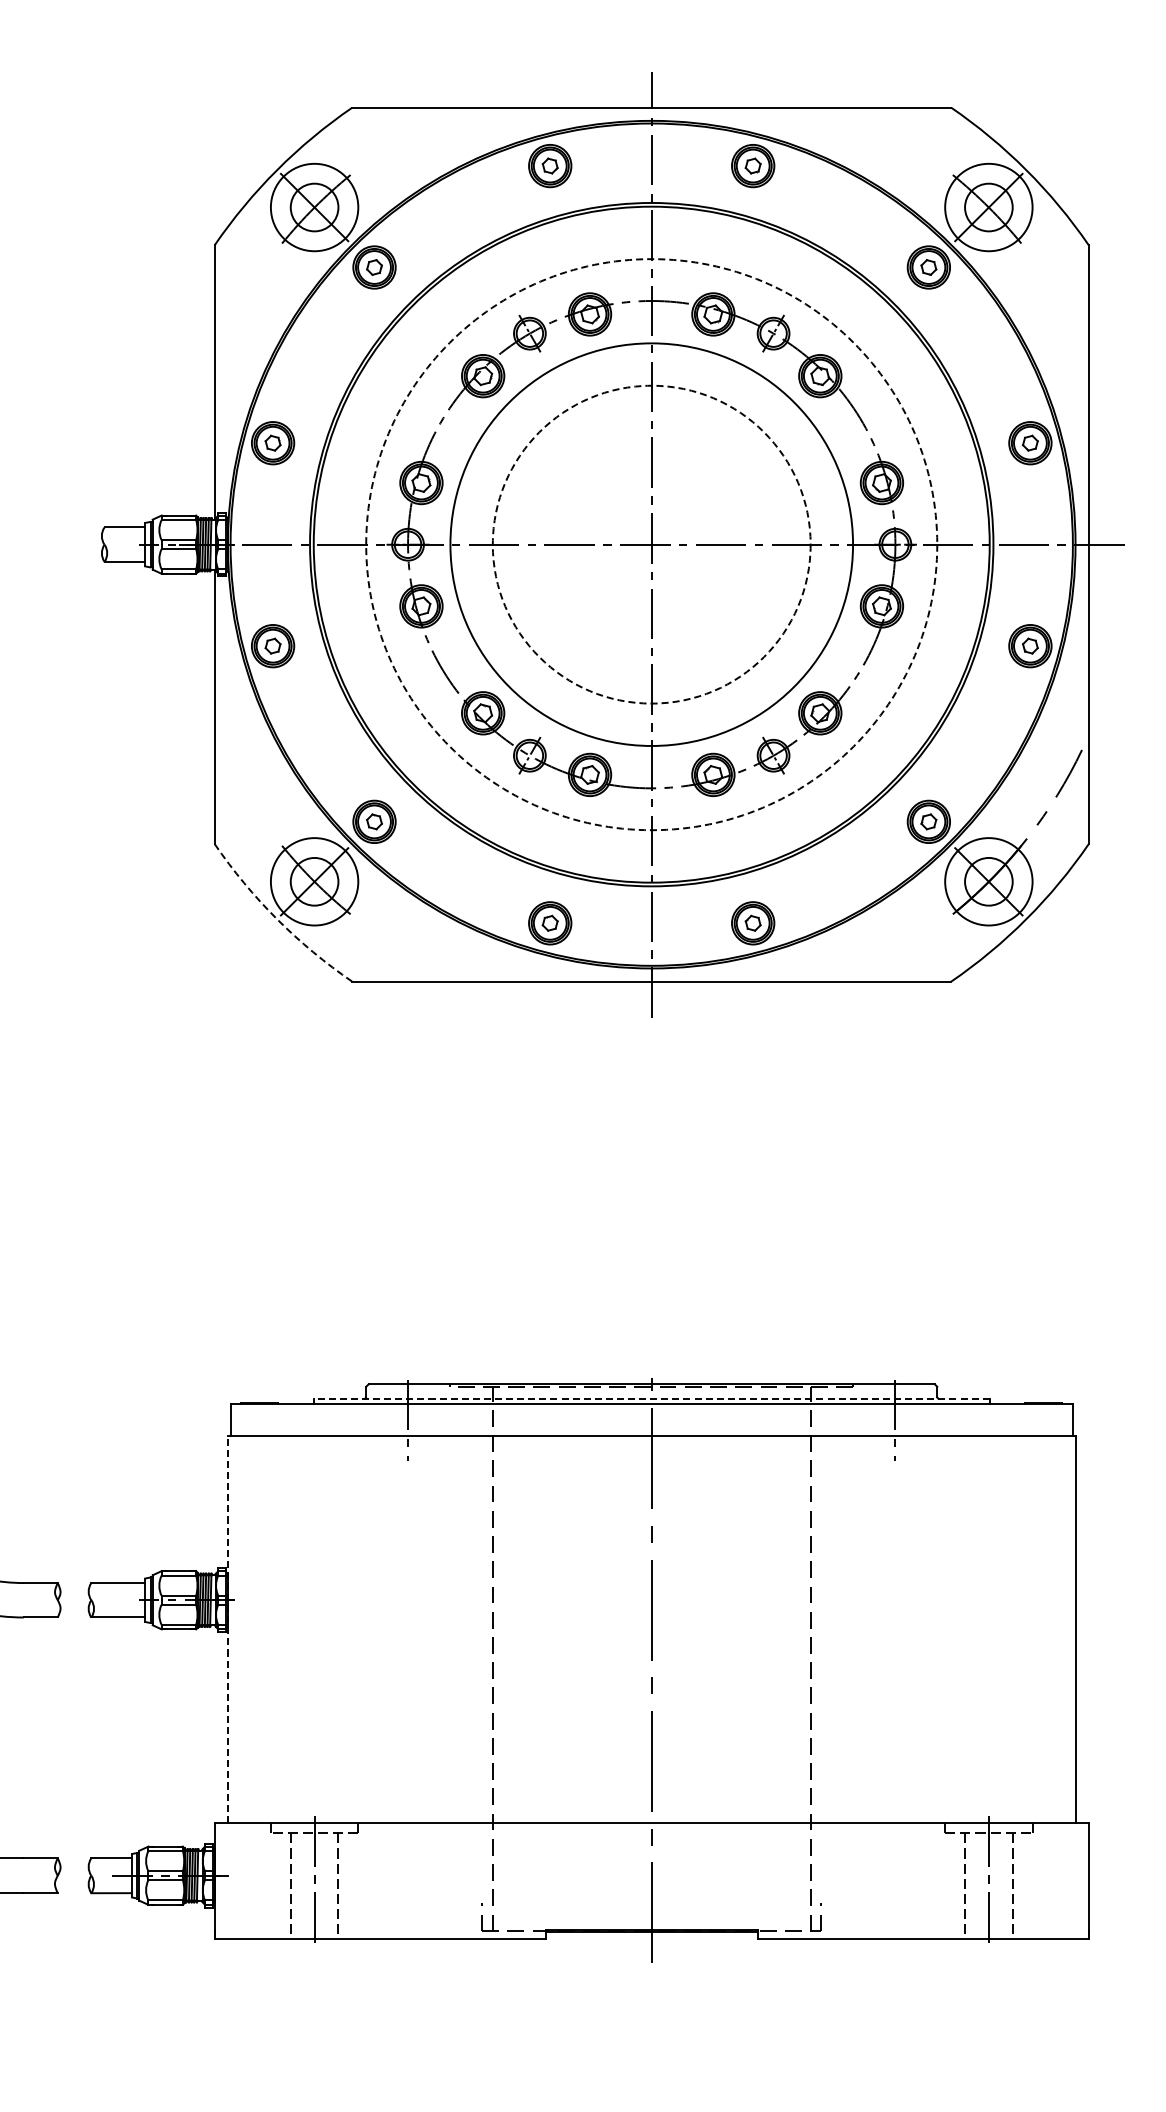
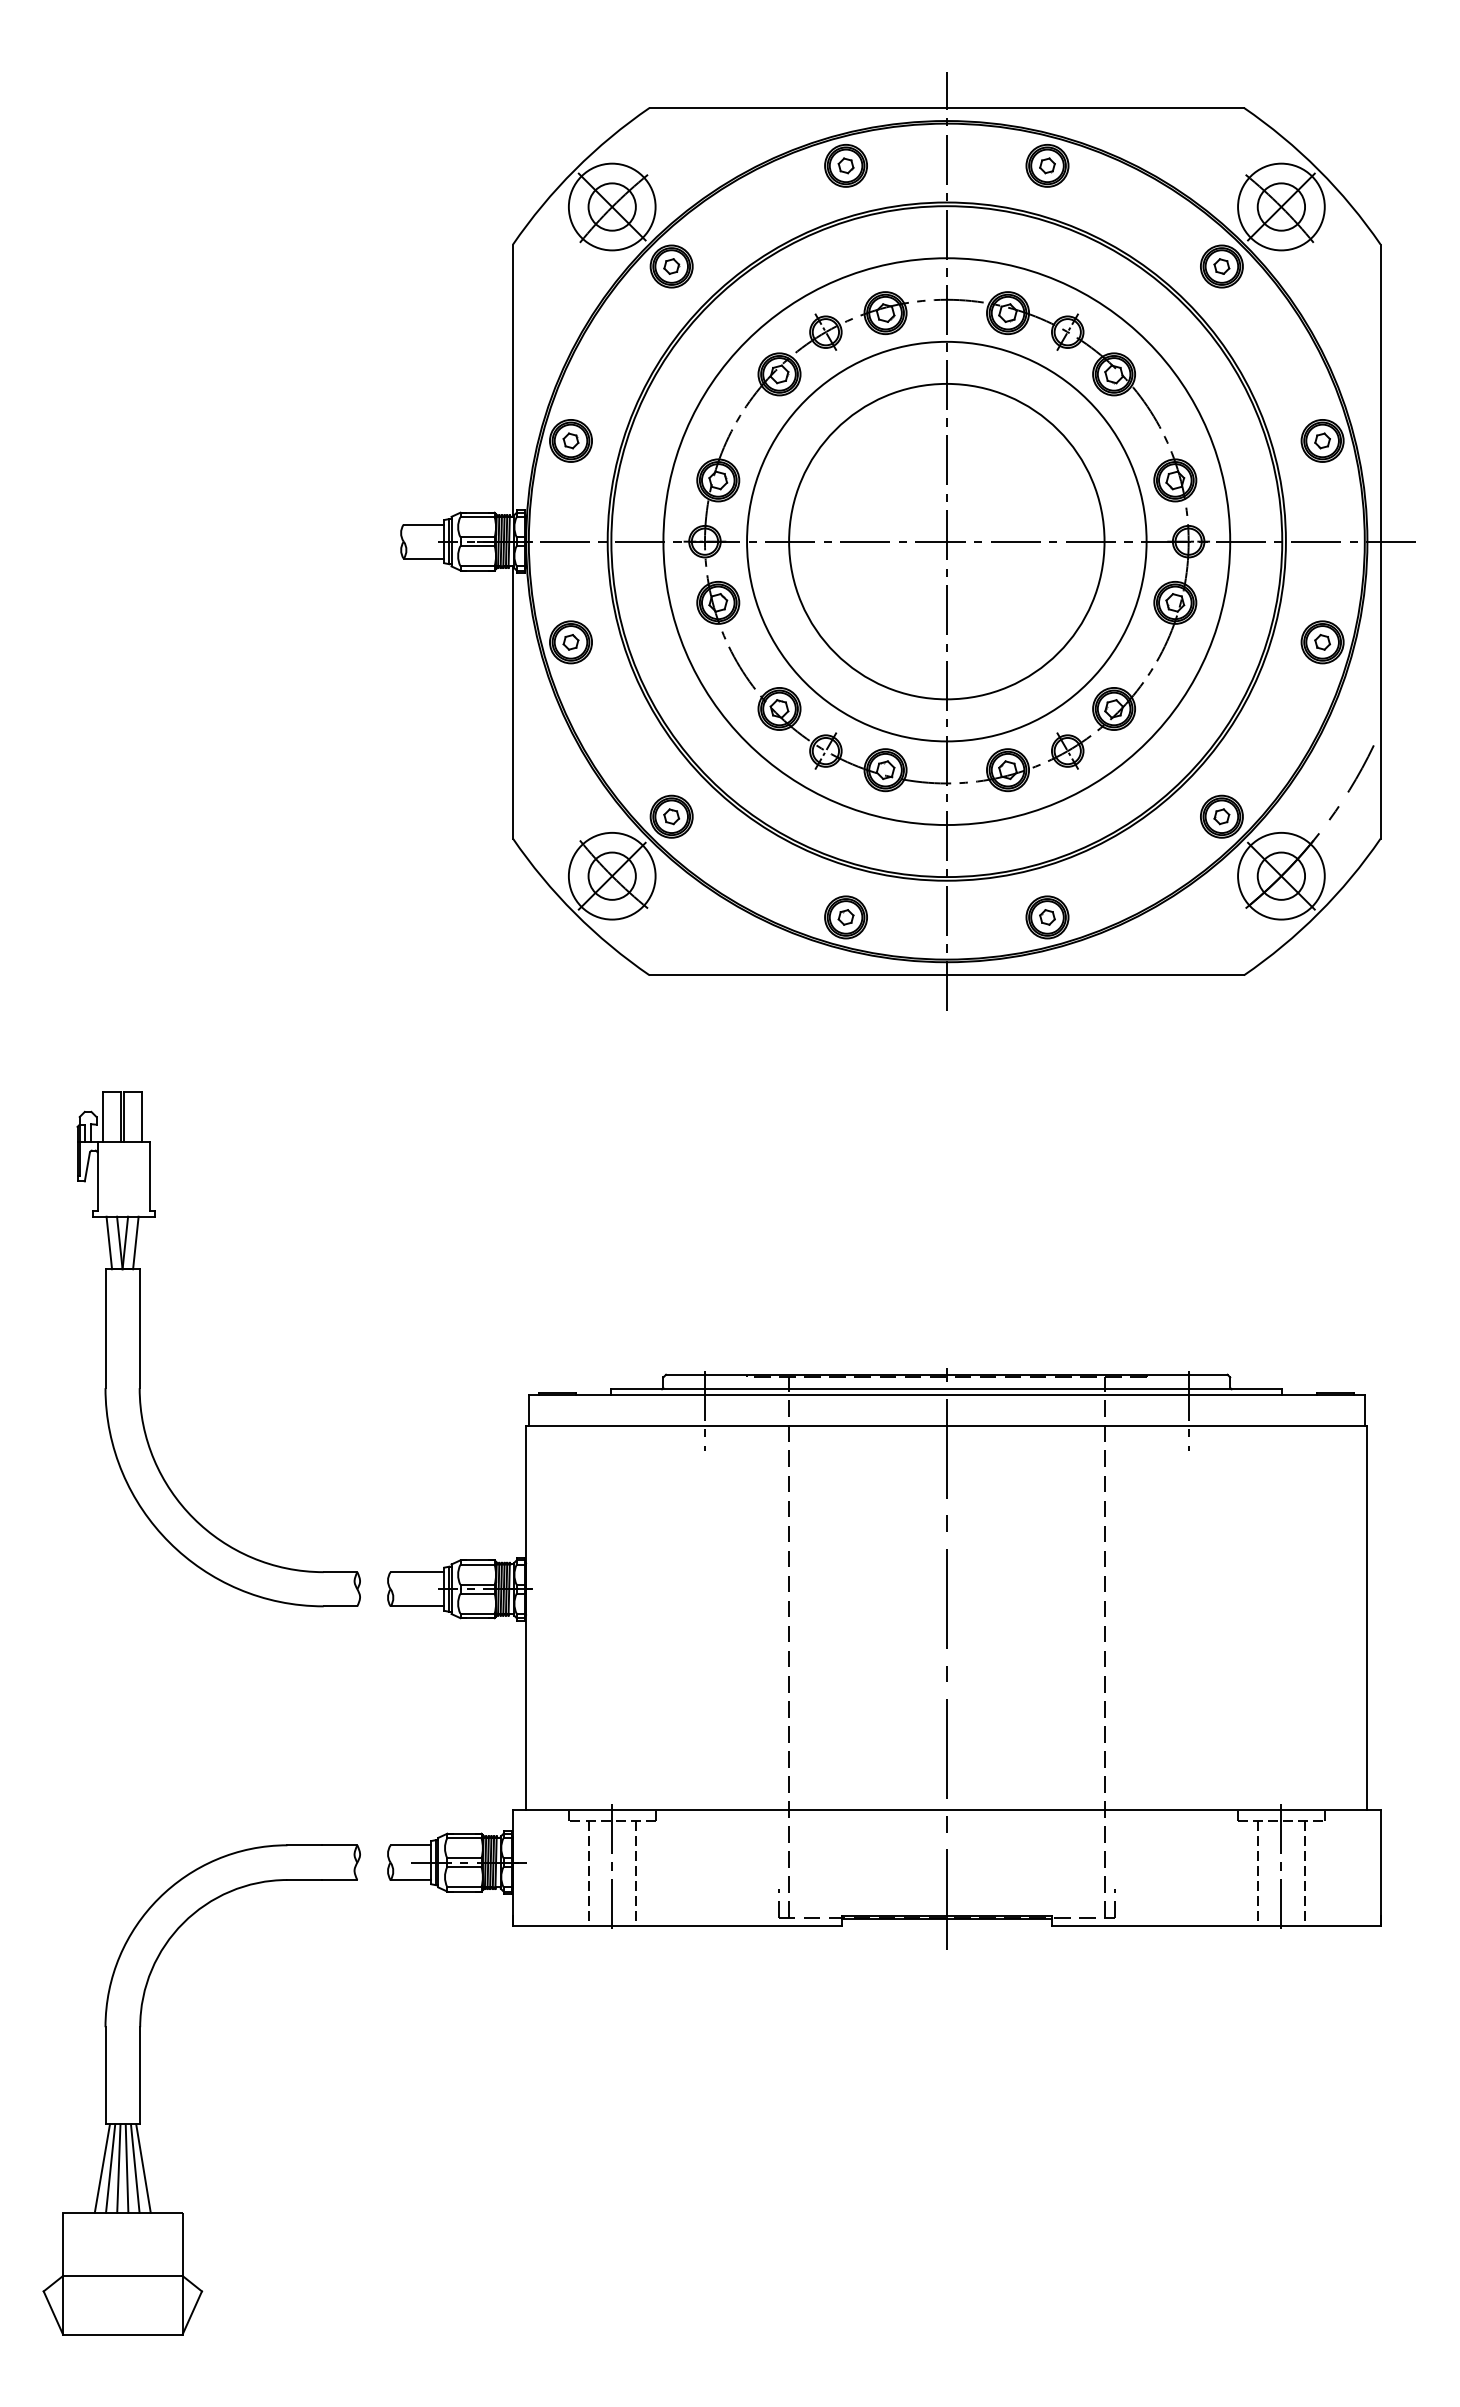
circle: (651, 544) -> (946, 541), dashed -> solid
circle: (651, 544) -> (946, 541), dashed -> solid
arc: (277, 919) -> (575, 913), dashed -> solid
line: (651, 1398) -> (946, 1389), dashed -> solid
line: (228, 1629) -> (526, 1618), dashed -> solid

